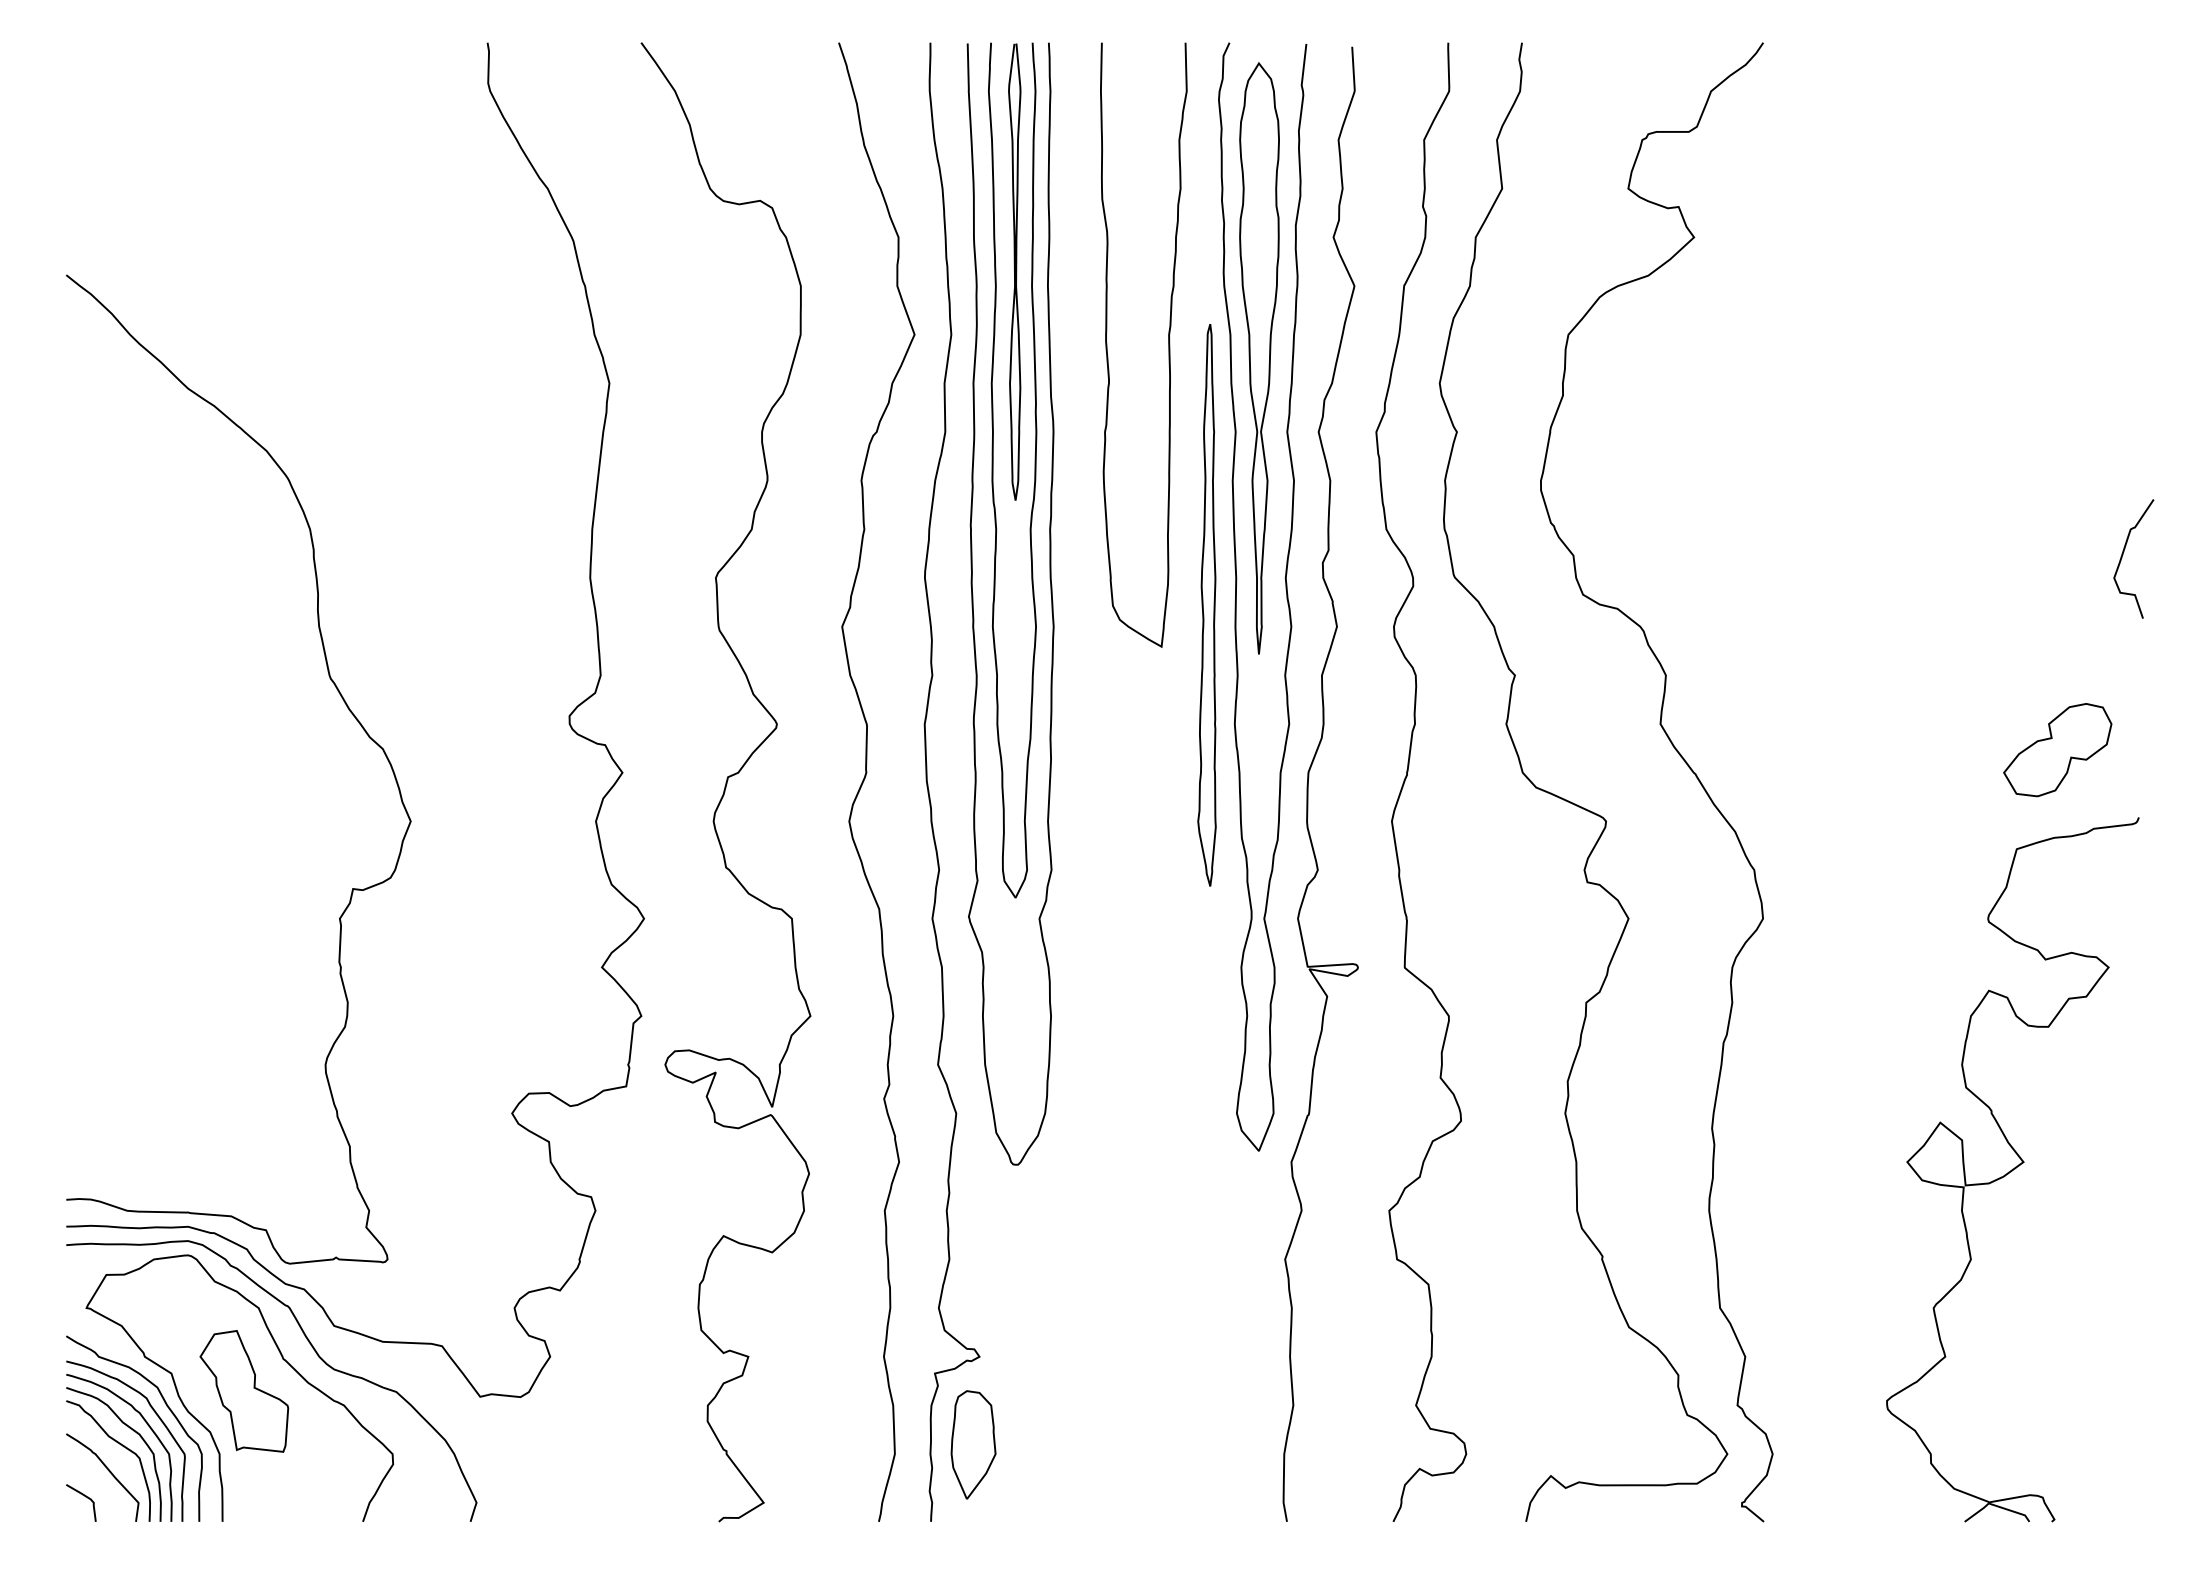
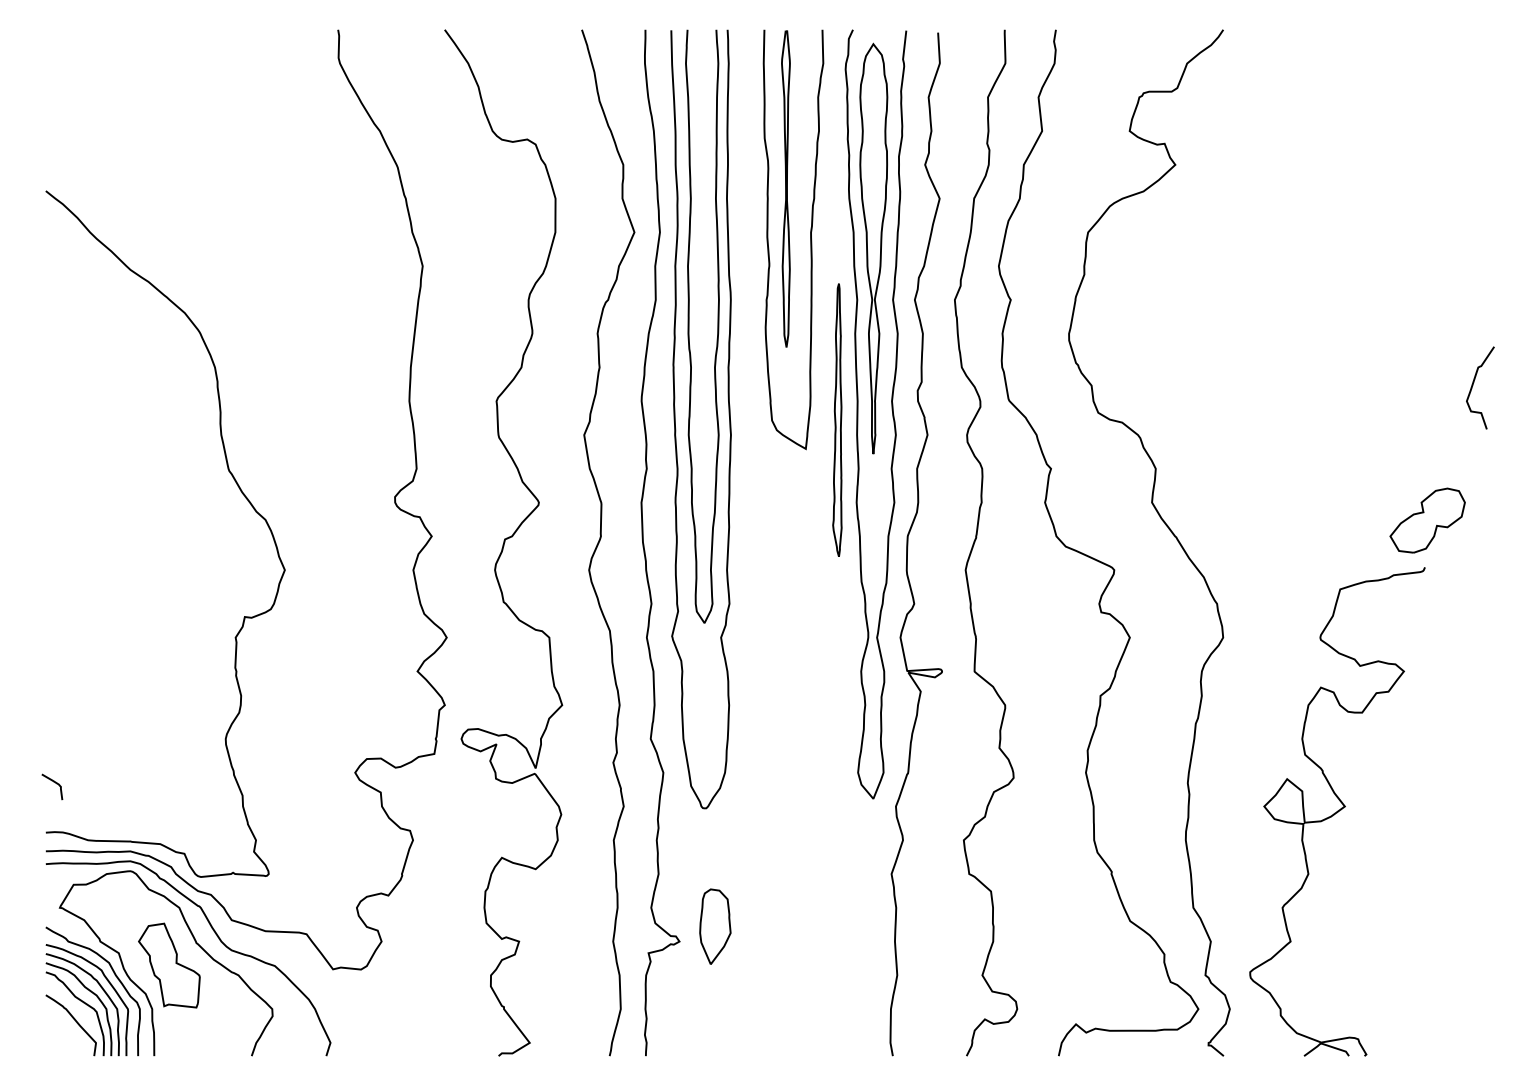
curve: (1014, 271) -> (785, 188), moved
part: (1207, 605) -> (837, 420), size x0.7
part: (2012, 1169) -> (1337, 811), moved
part: (973, 1444) -> (715, 926), moved
curve: (83, 1496) -> (53, 782), moved

